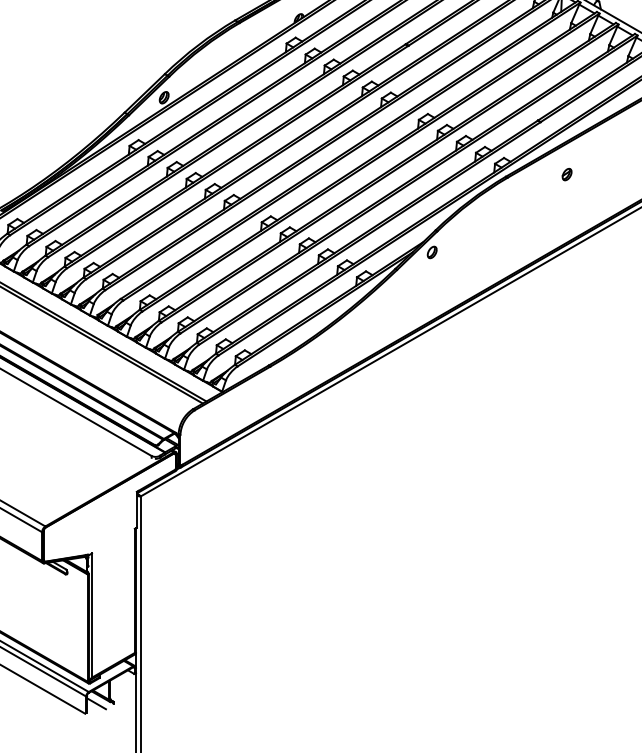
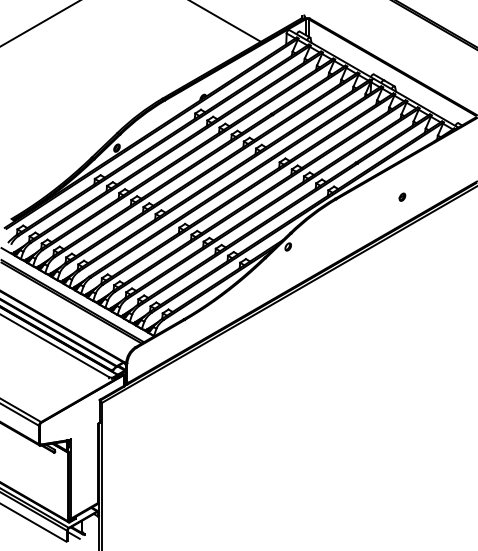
part: (567, 173) -> (402, 196), moved

